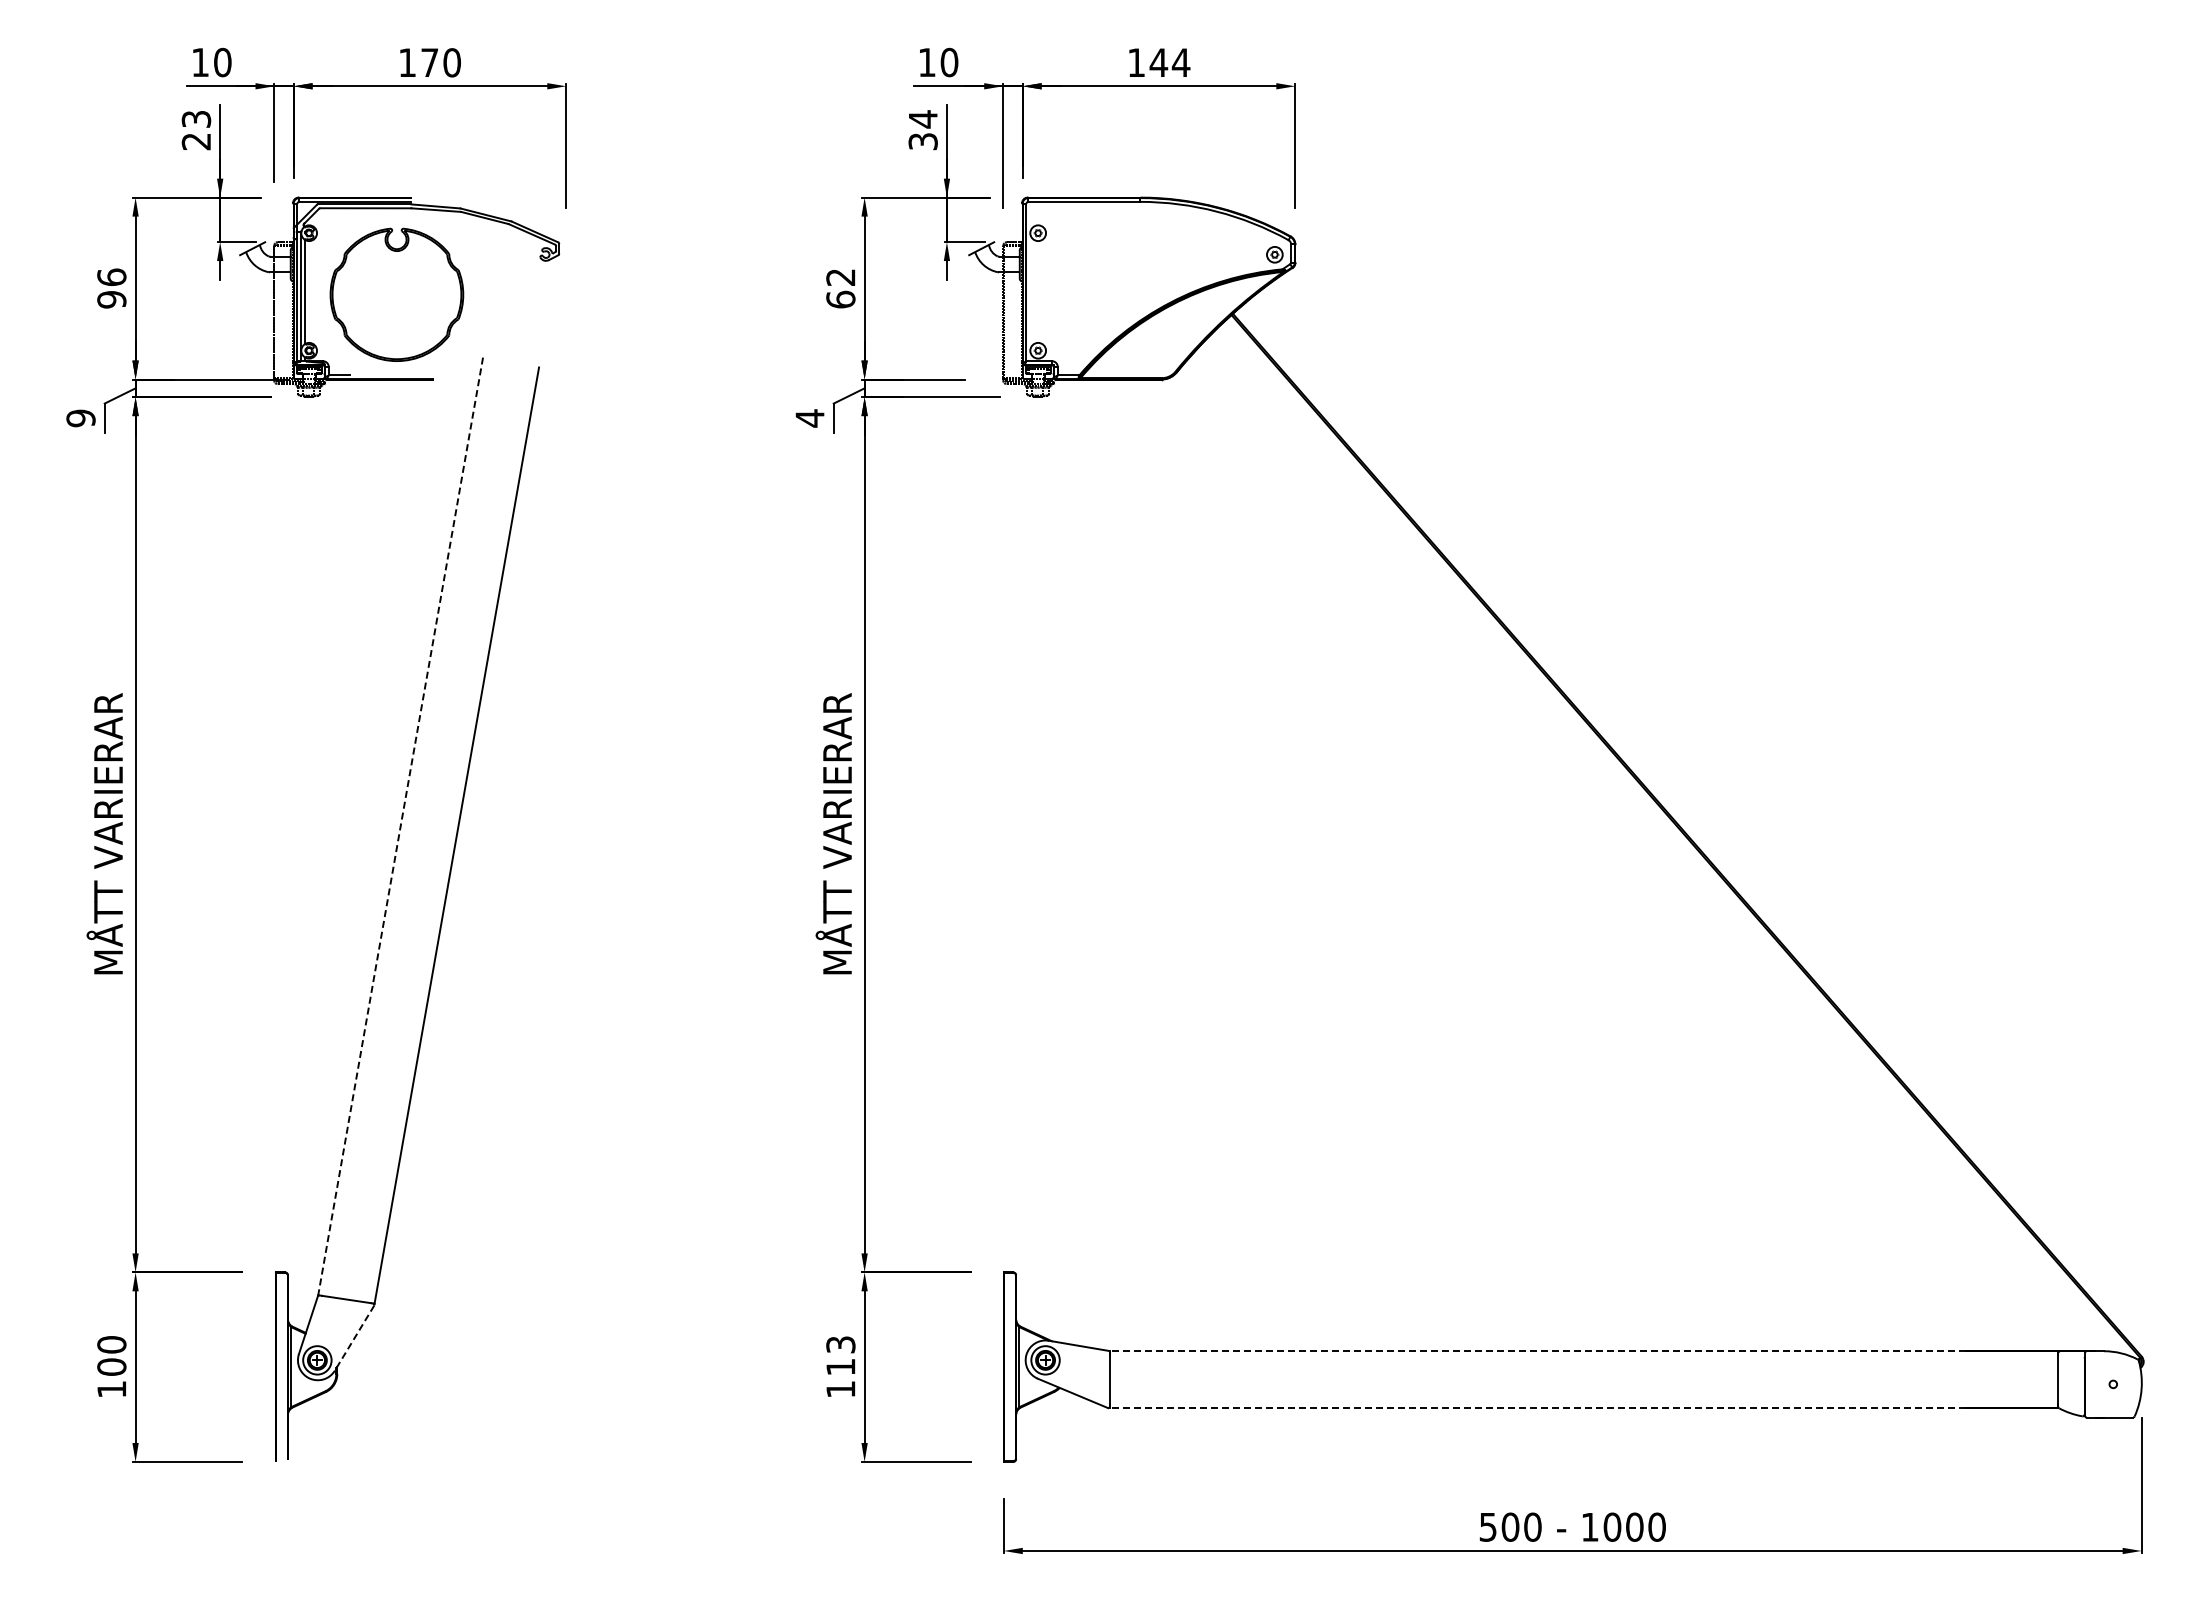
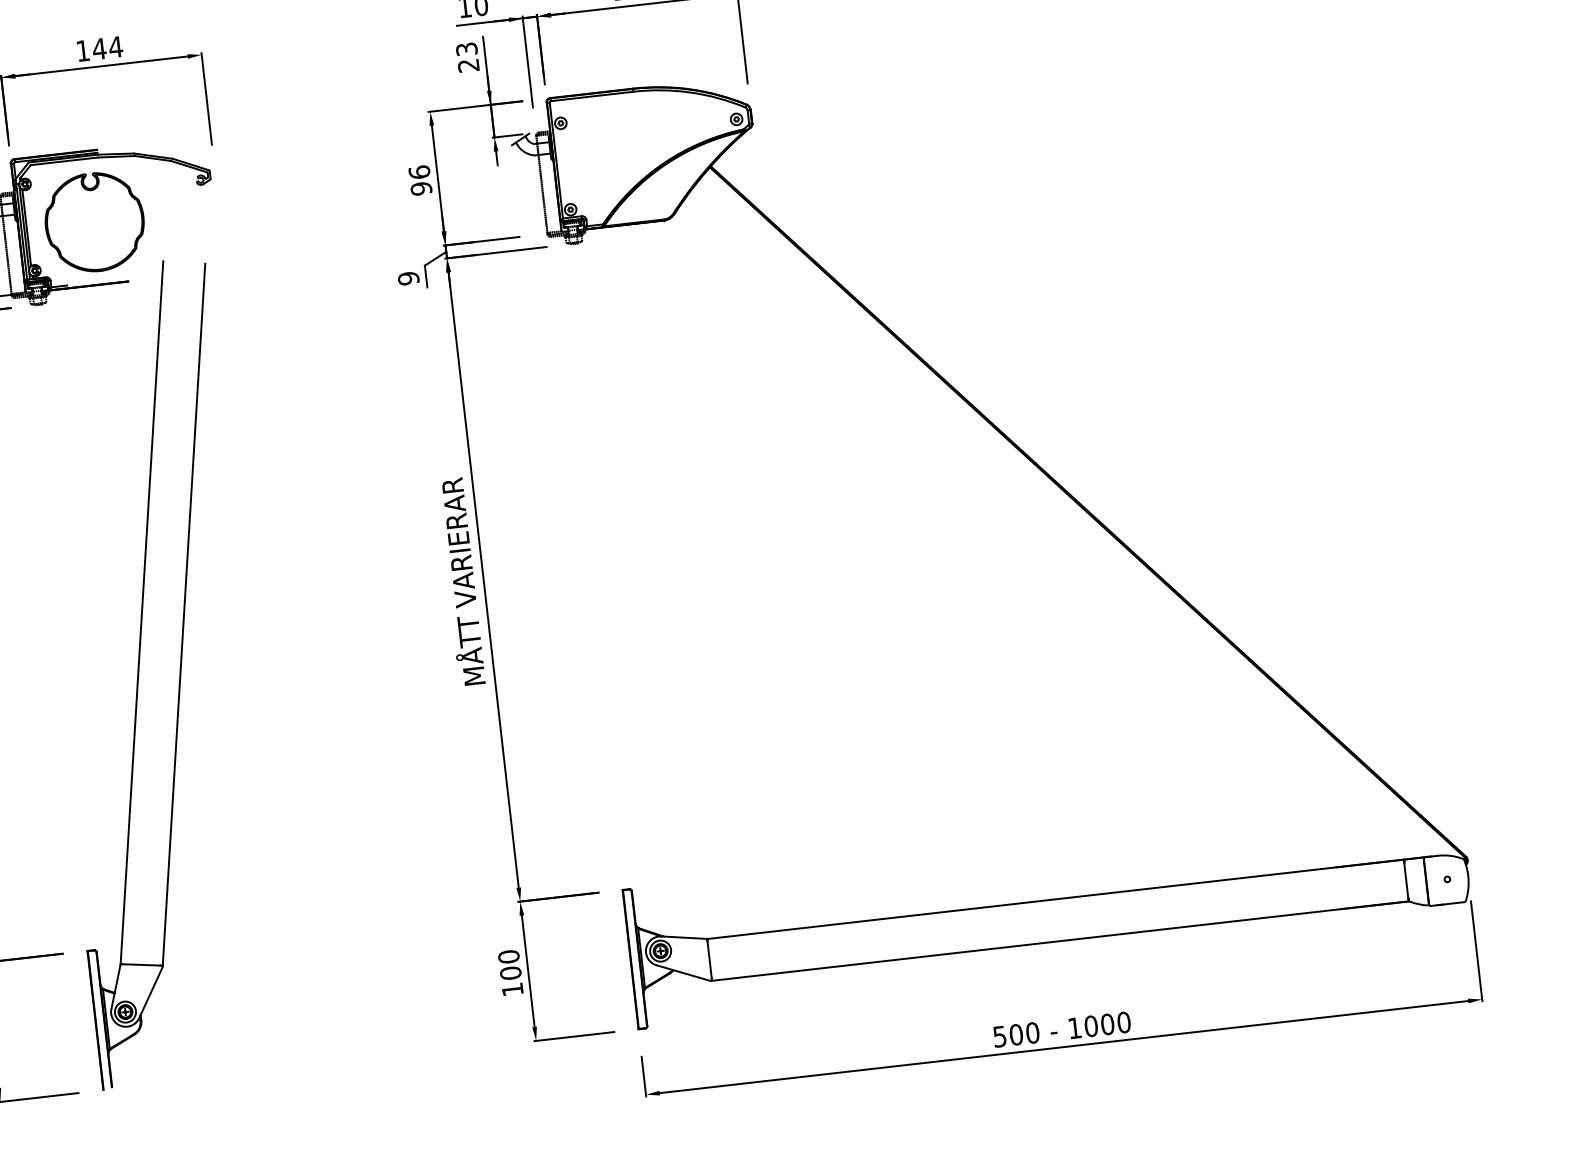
text: (440, 62) -> (107, 47), 170 -> 144
text: (922, 130) -> (467, 57), 34 -> 23
text: (840, 288) -> (420, 180), 62 -> 96
text: (809, 418) -> (408, 278), 4 -> 9
line: (400, 826) -> (141, 612), dashed -> solid
line: (354, 1338) -> (150, 992), dashed -> solid
line: (1537, 1351) -> (1021, 903), dashed -> solid
text: (840, 1355) -> (509, 964), 113 -> 100
line: (1537, 1408) -> (1026, 945), dashed -> solid

